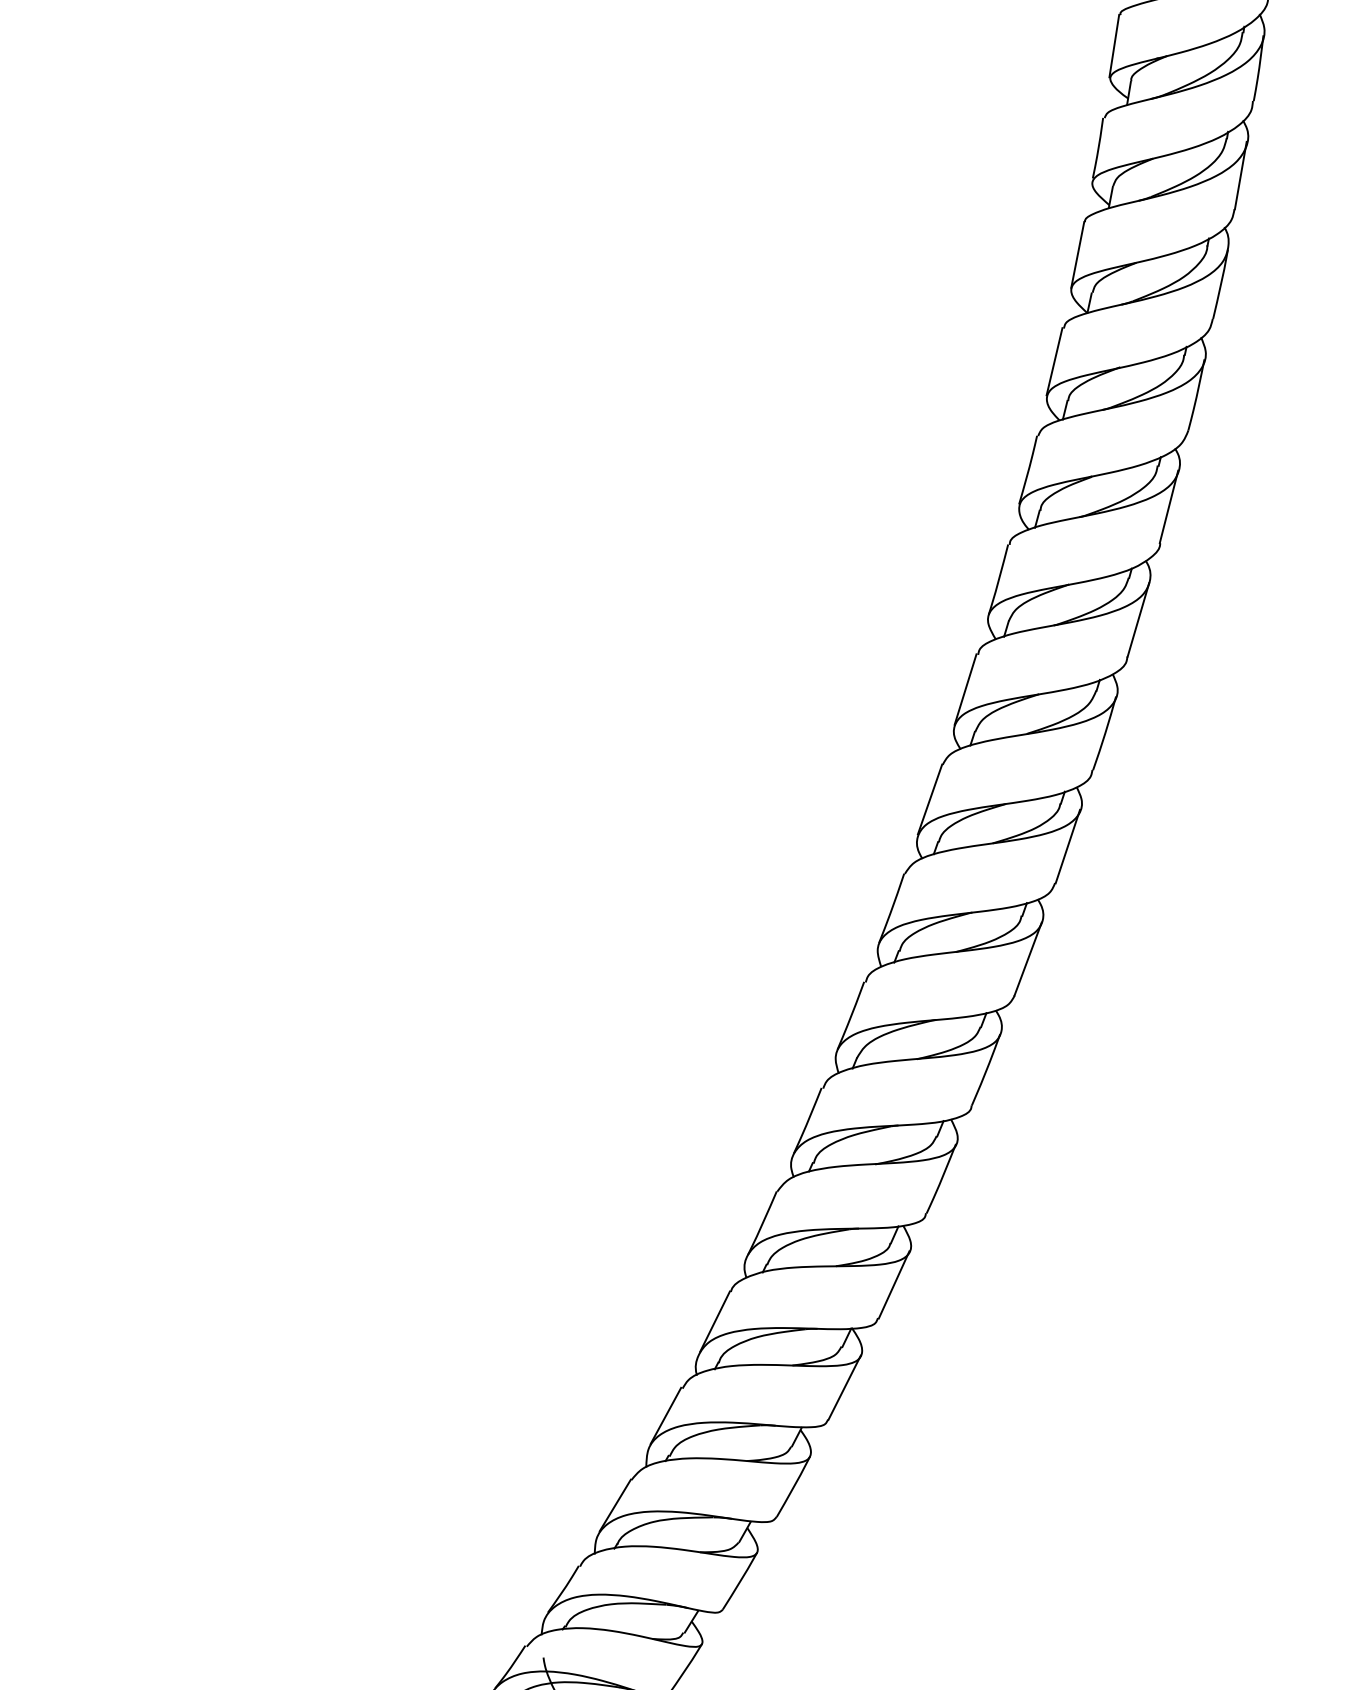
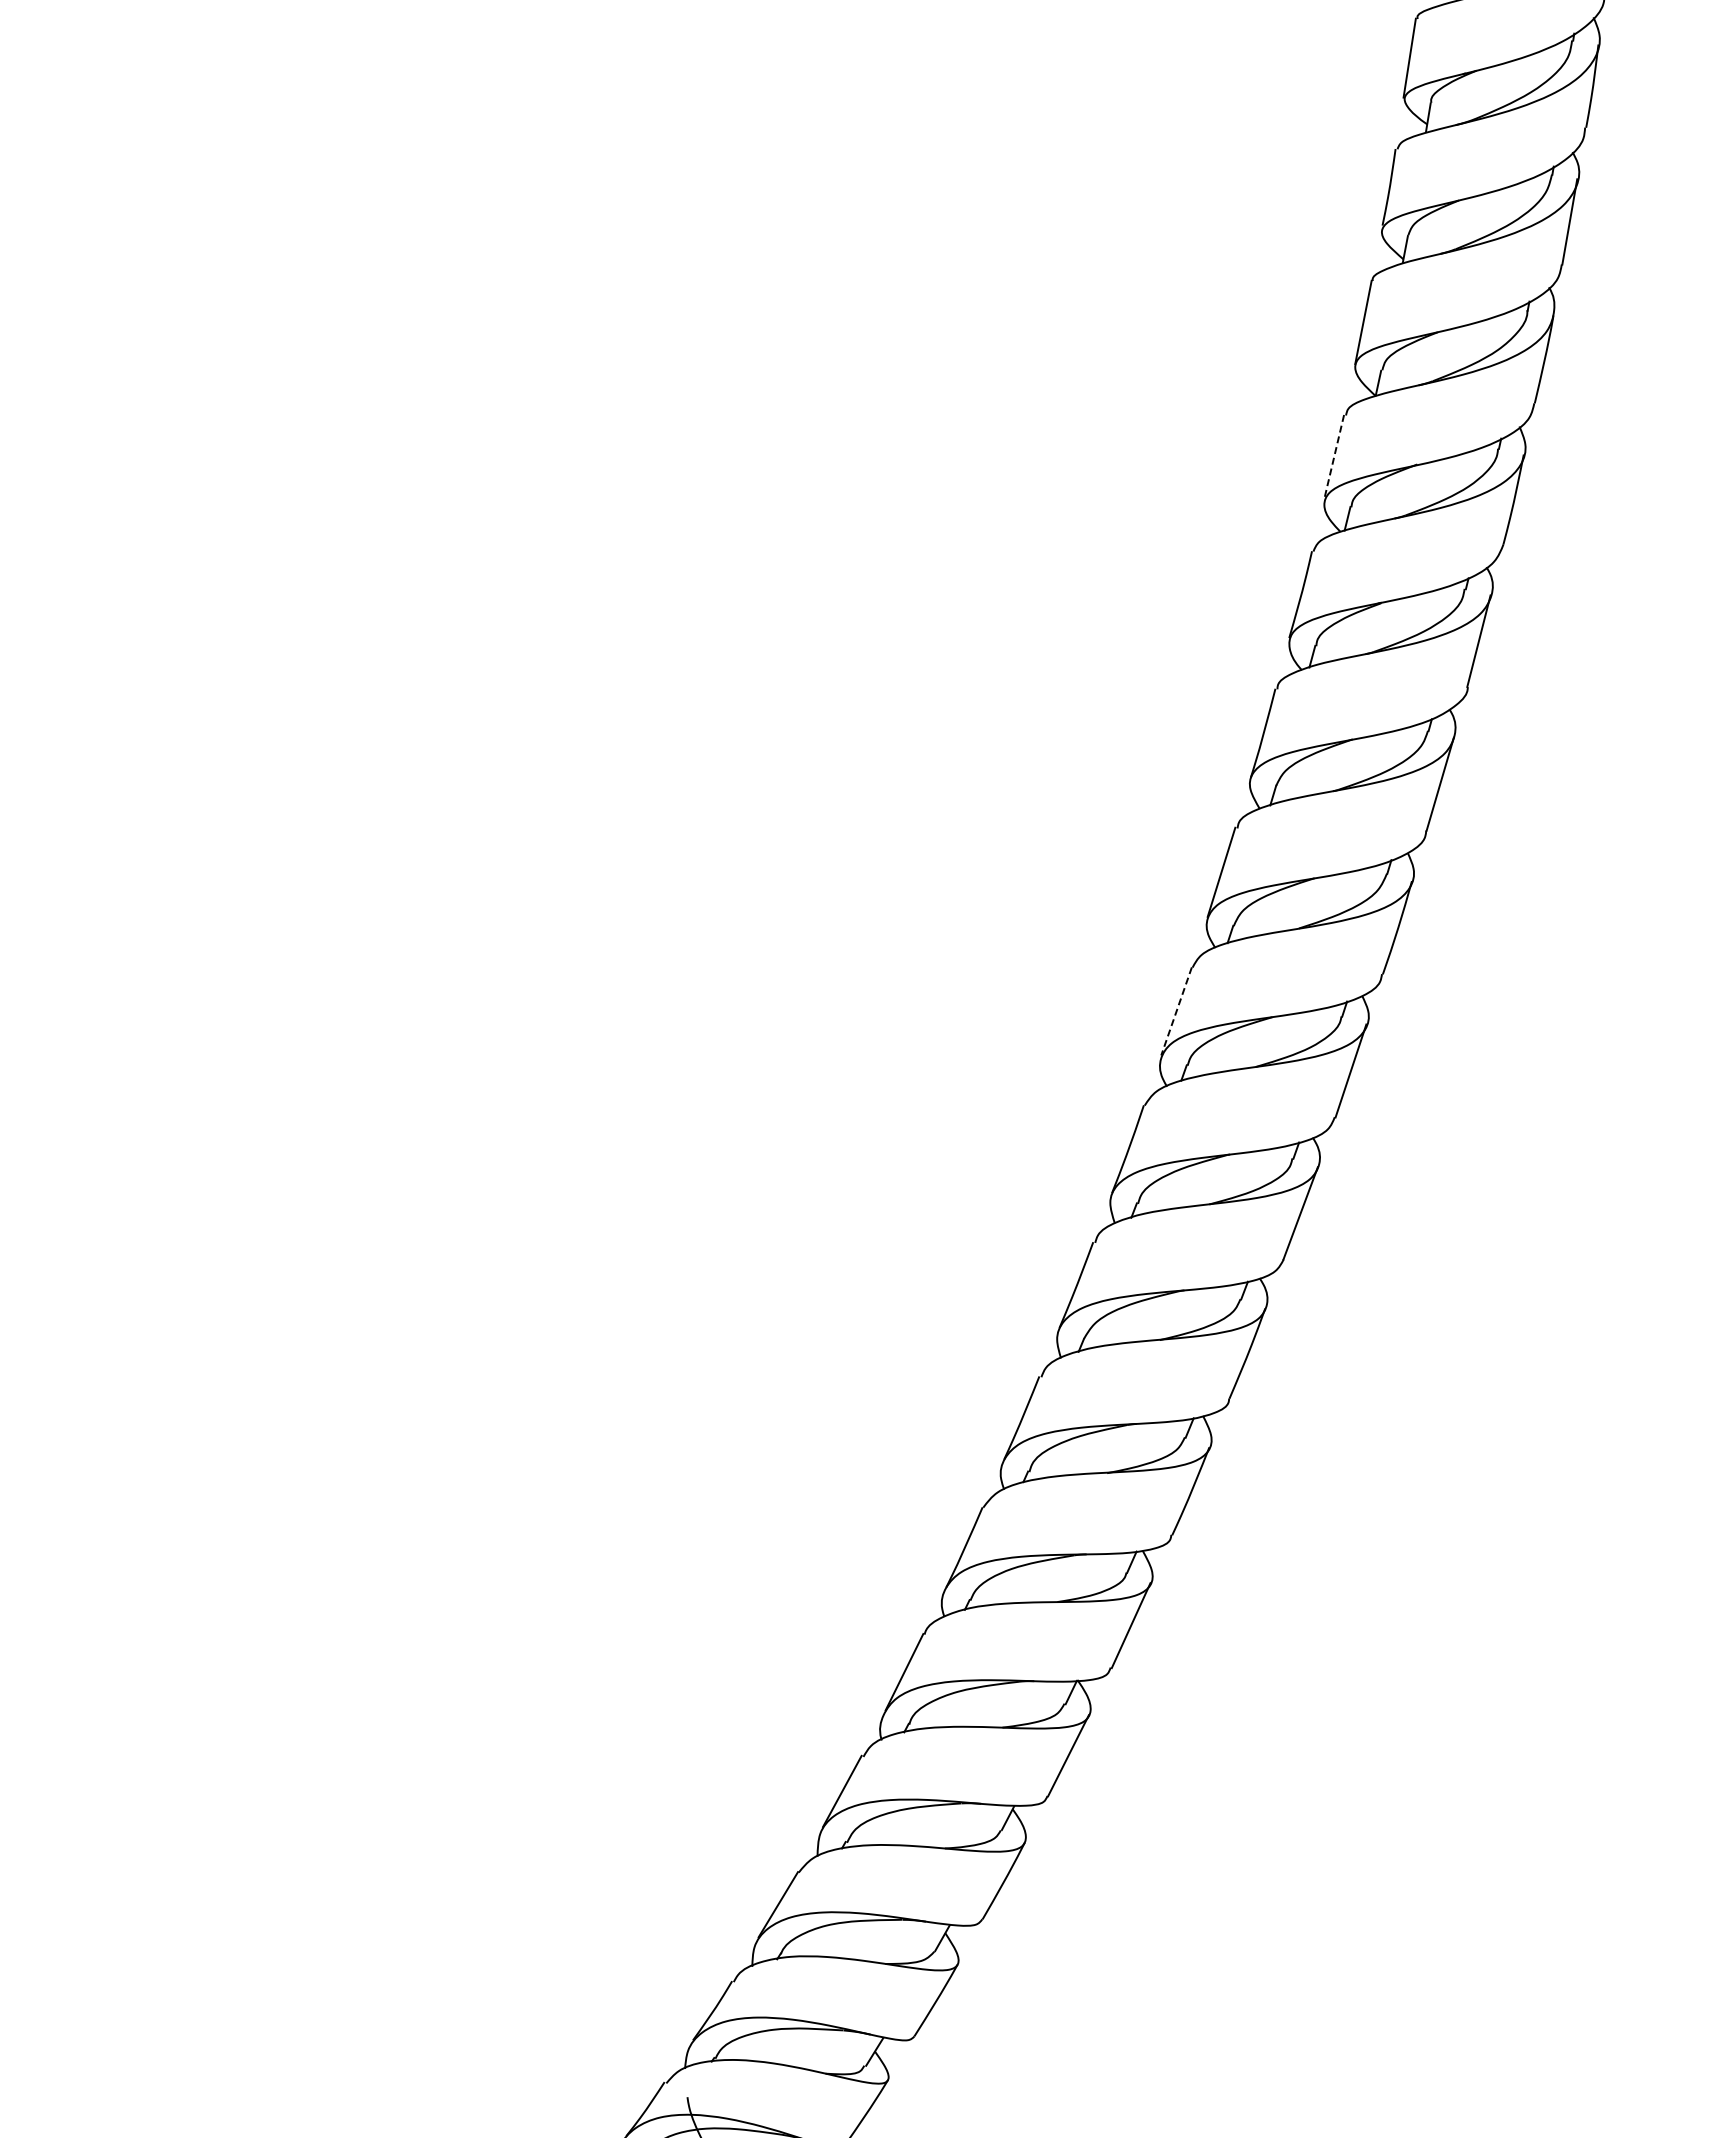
line: (1054, 361) -> (1334, 457), solid -> dashed
line: (929, 799) -> (1176, 1011), solid -> dashed

